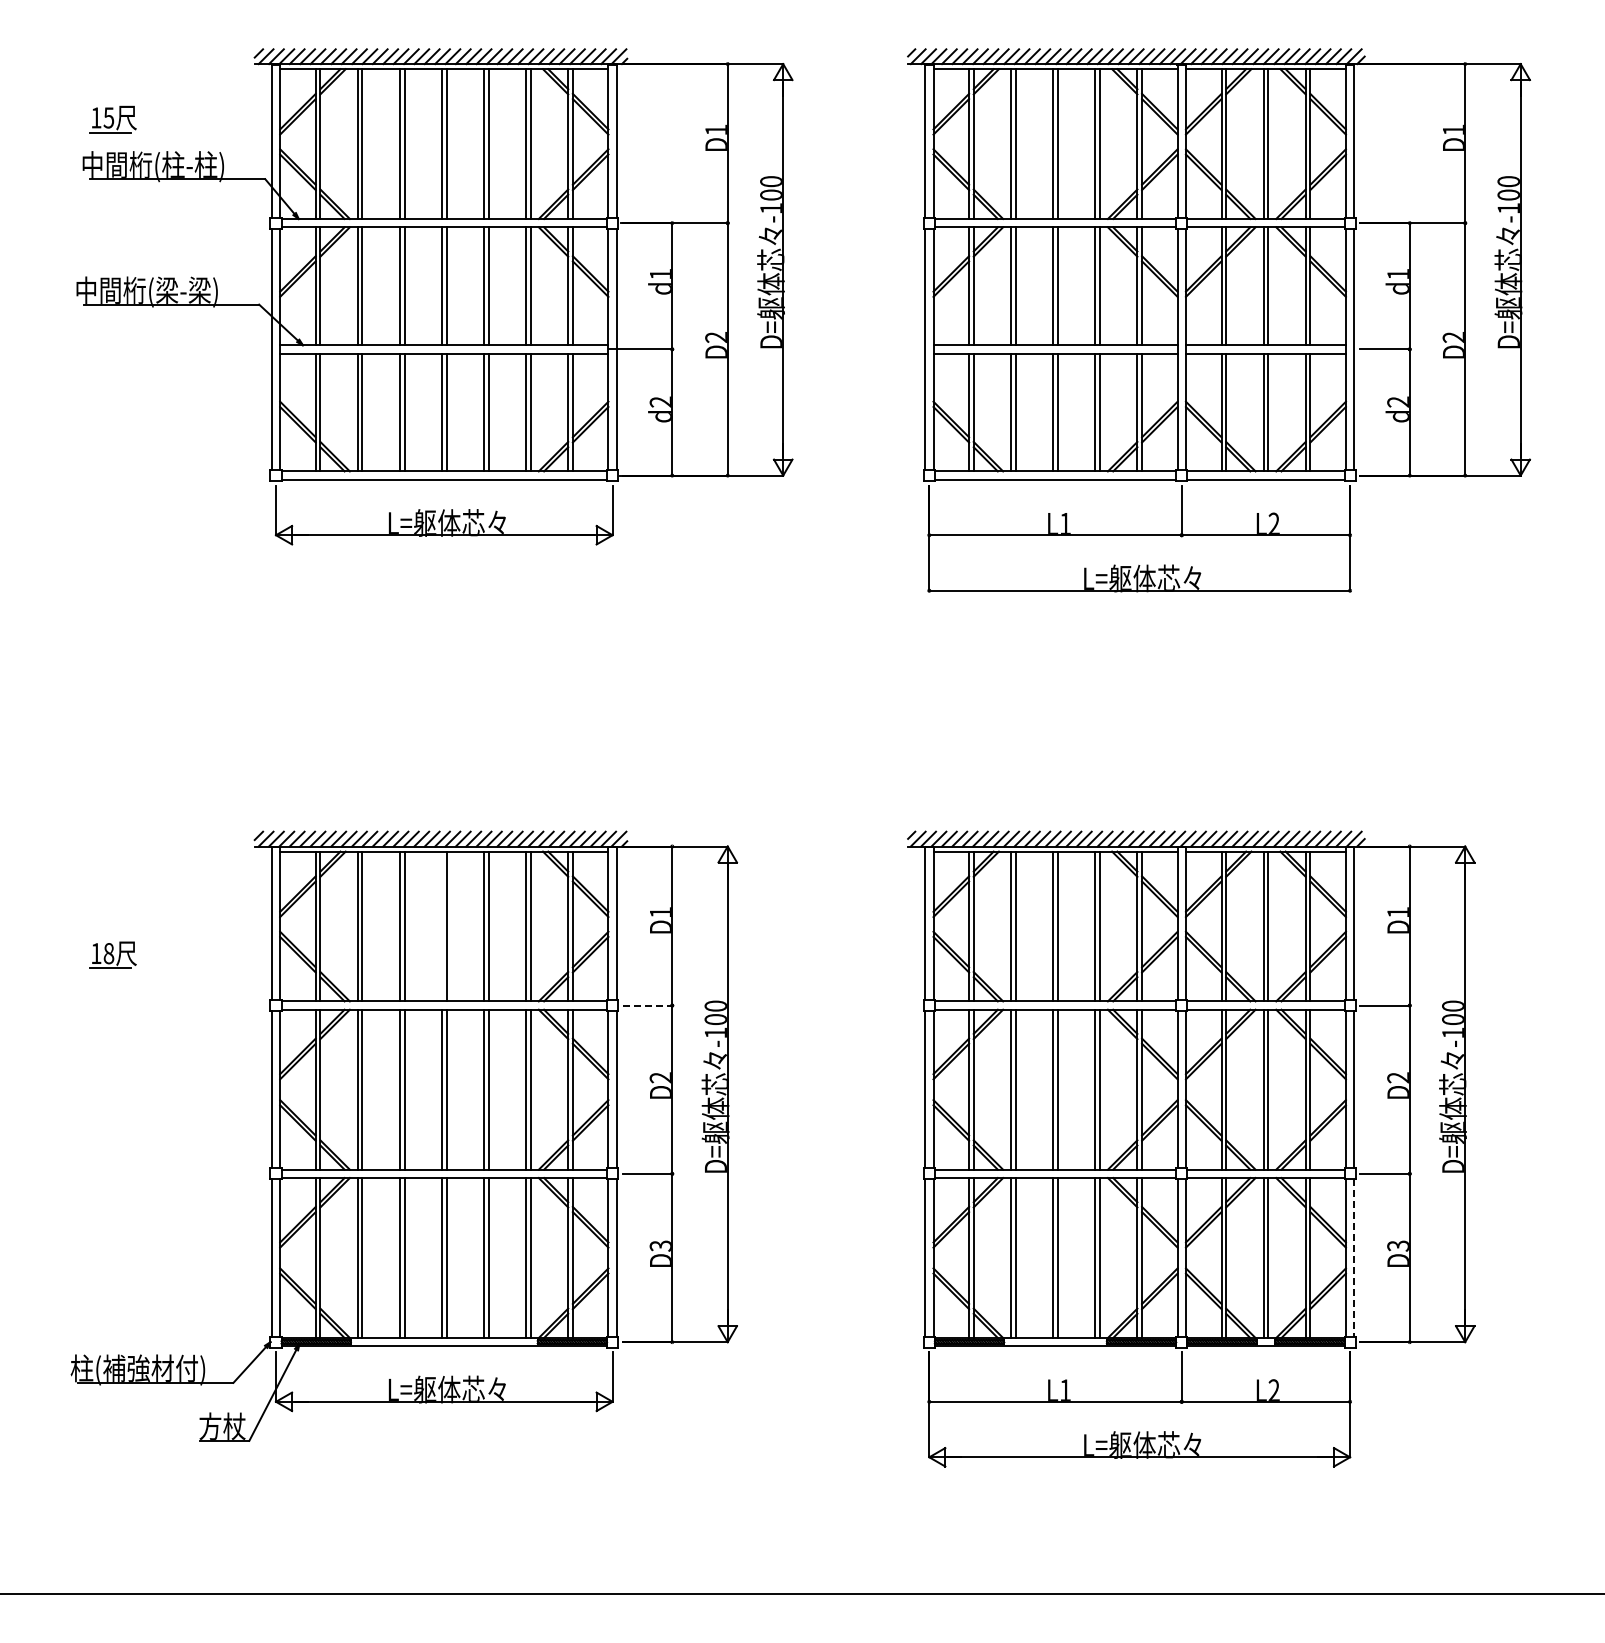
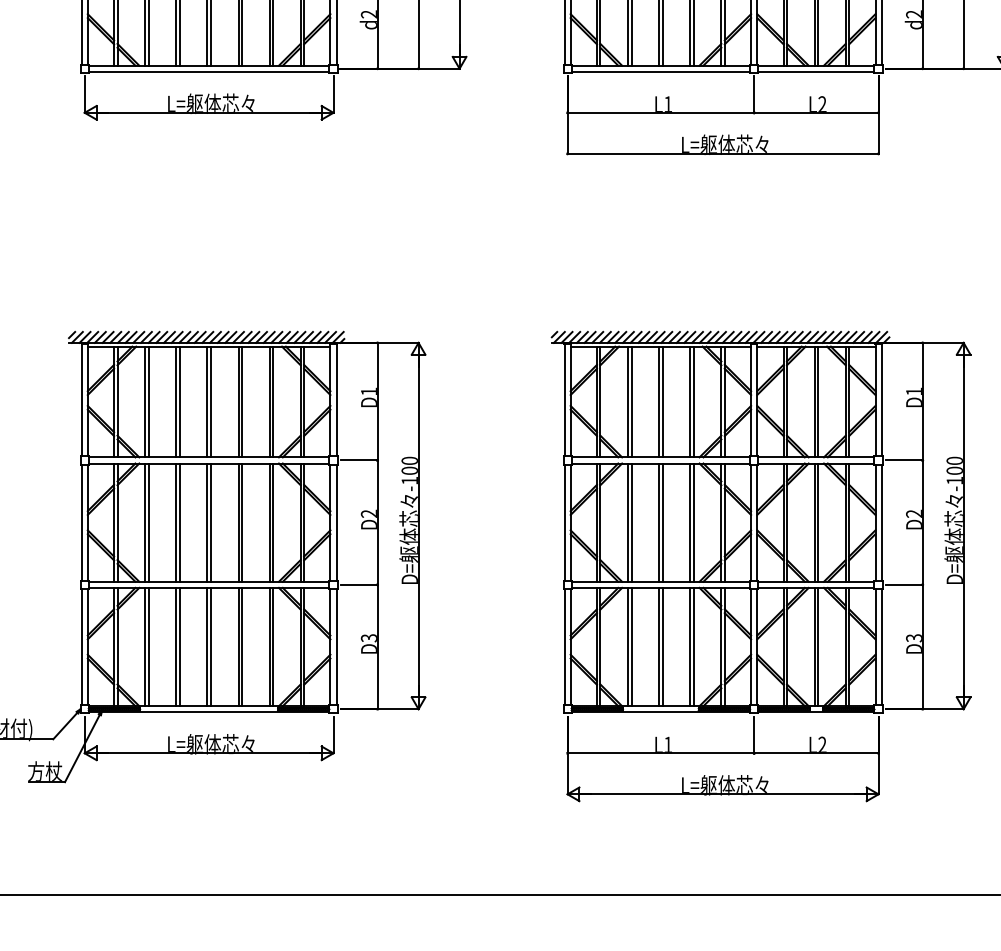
line: (442, 926) -> (207, 402), added
line: (647, 1005) -> (359, 460), dashed -> solid
line: (1354, 1258) -> (881, 647), dashed -> solid

